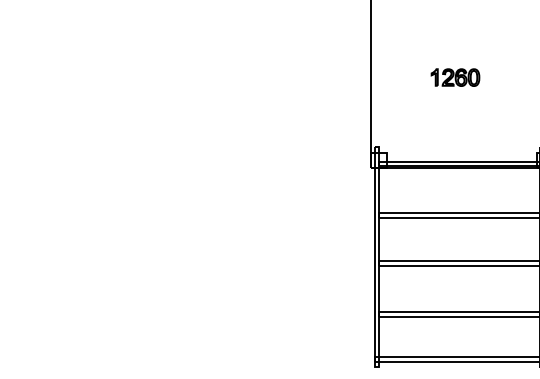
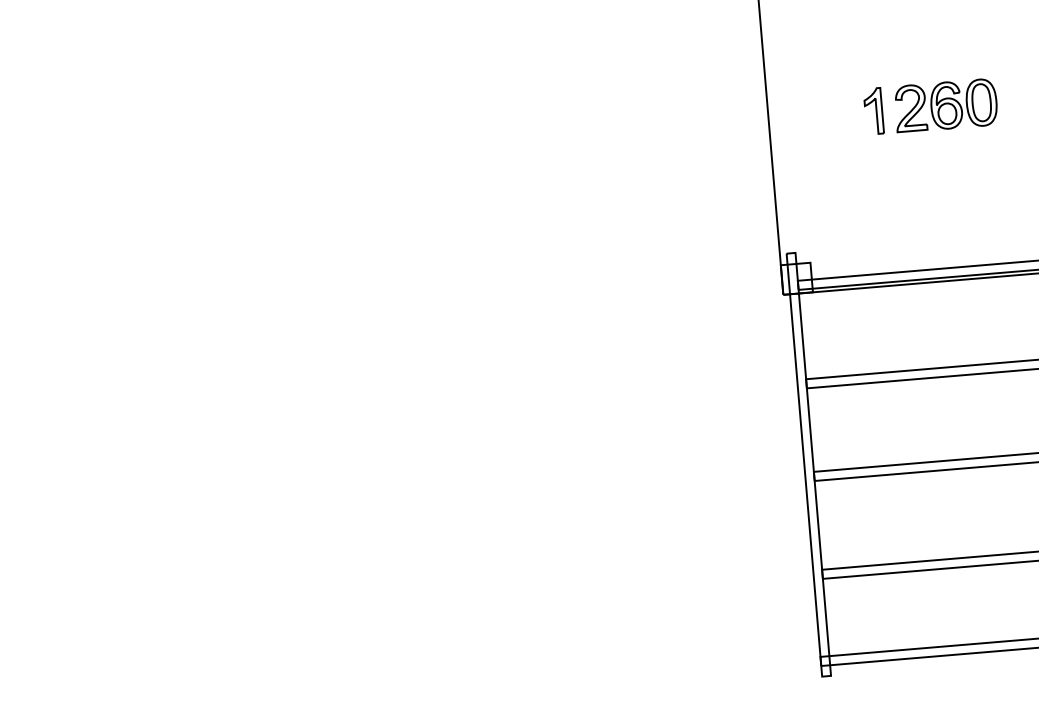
part: (455, 77) -> (930, 106), size x1.43

